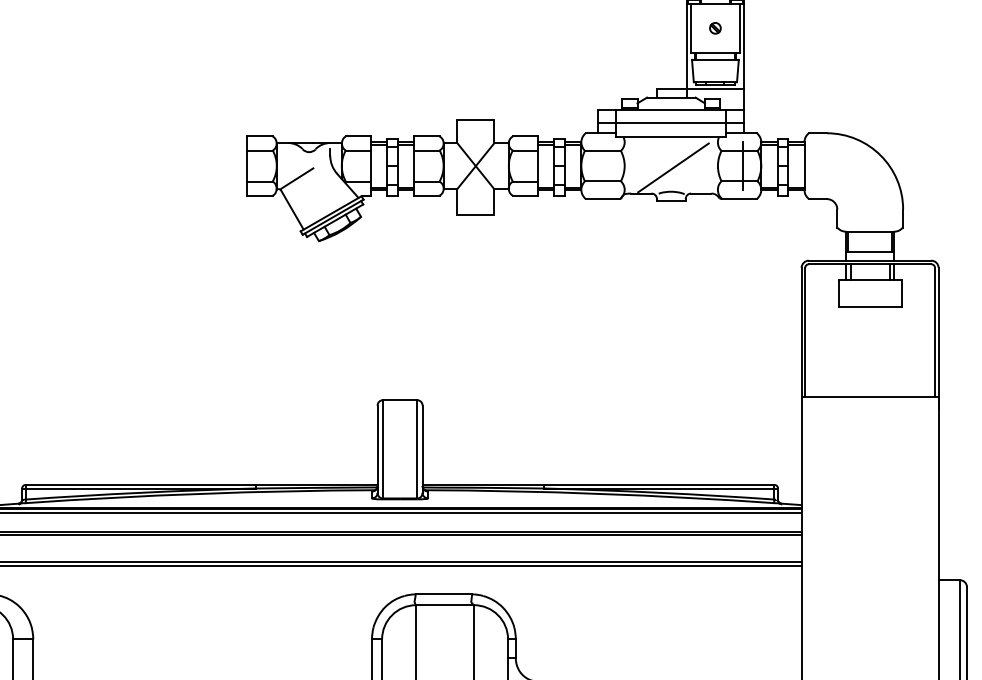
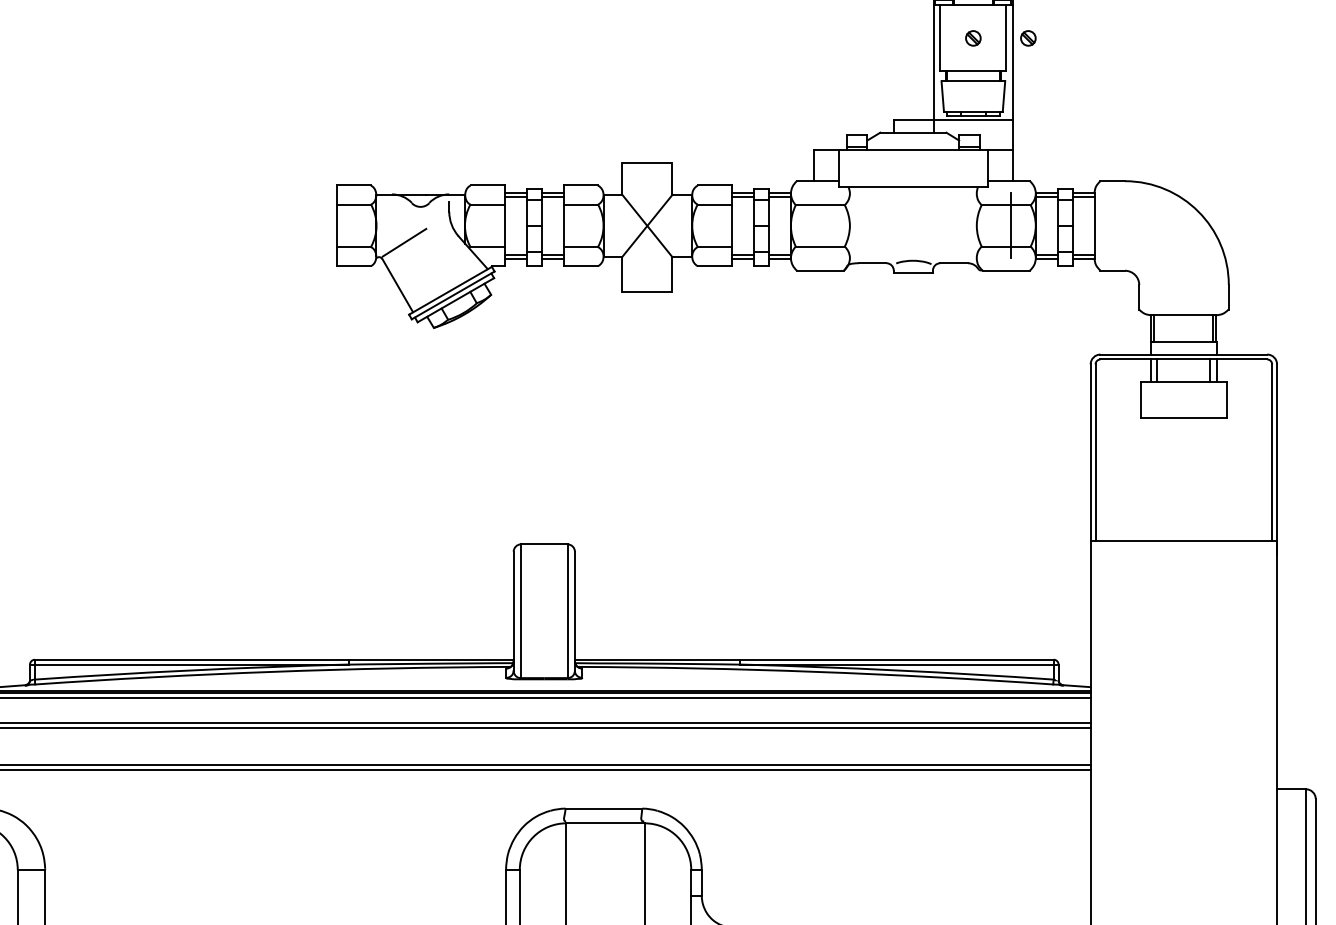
part: (755, 28) -> (1028, 38), added
line: (671, 122) -> (913, 166), removed
line: (673, 168) -> (916, 228), removed

